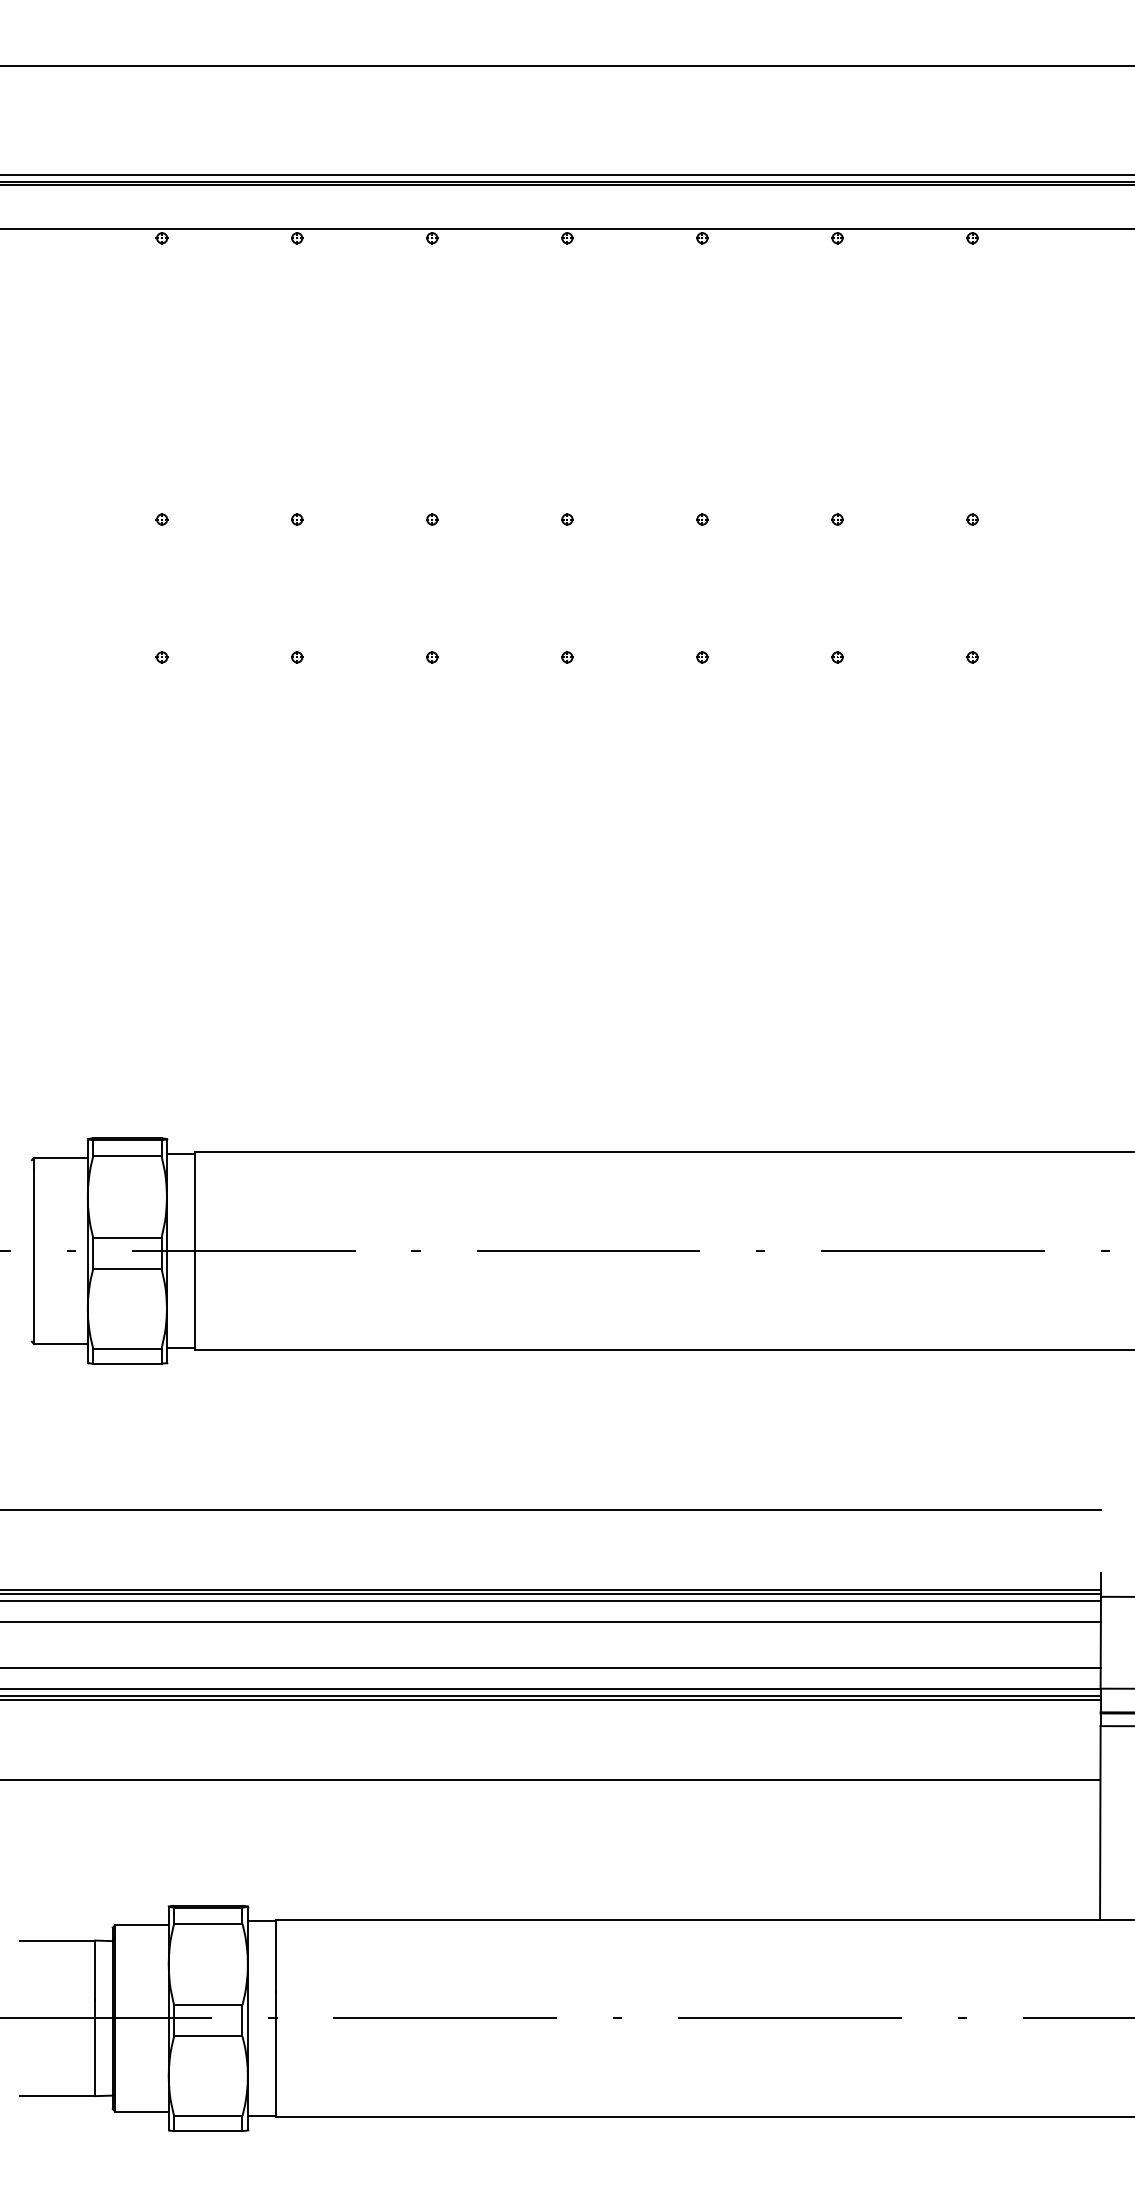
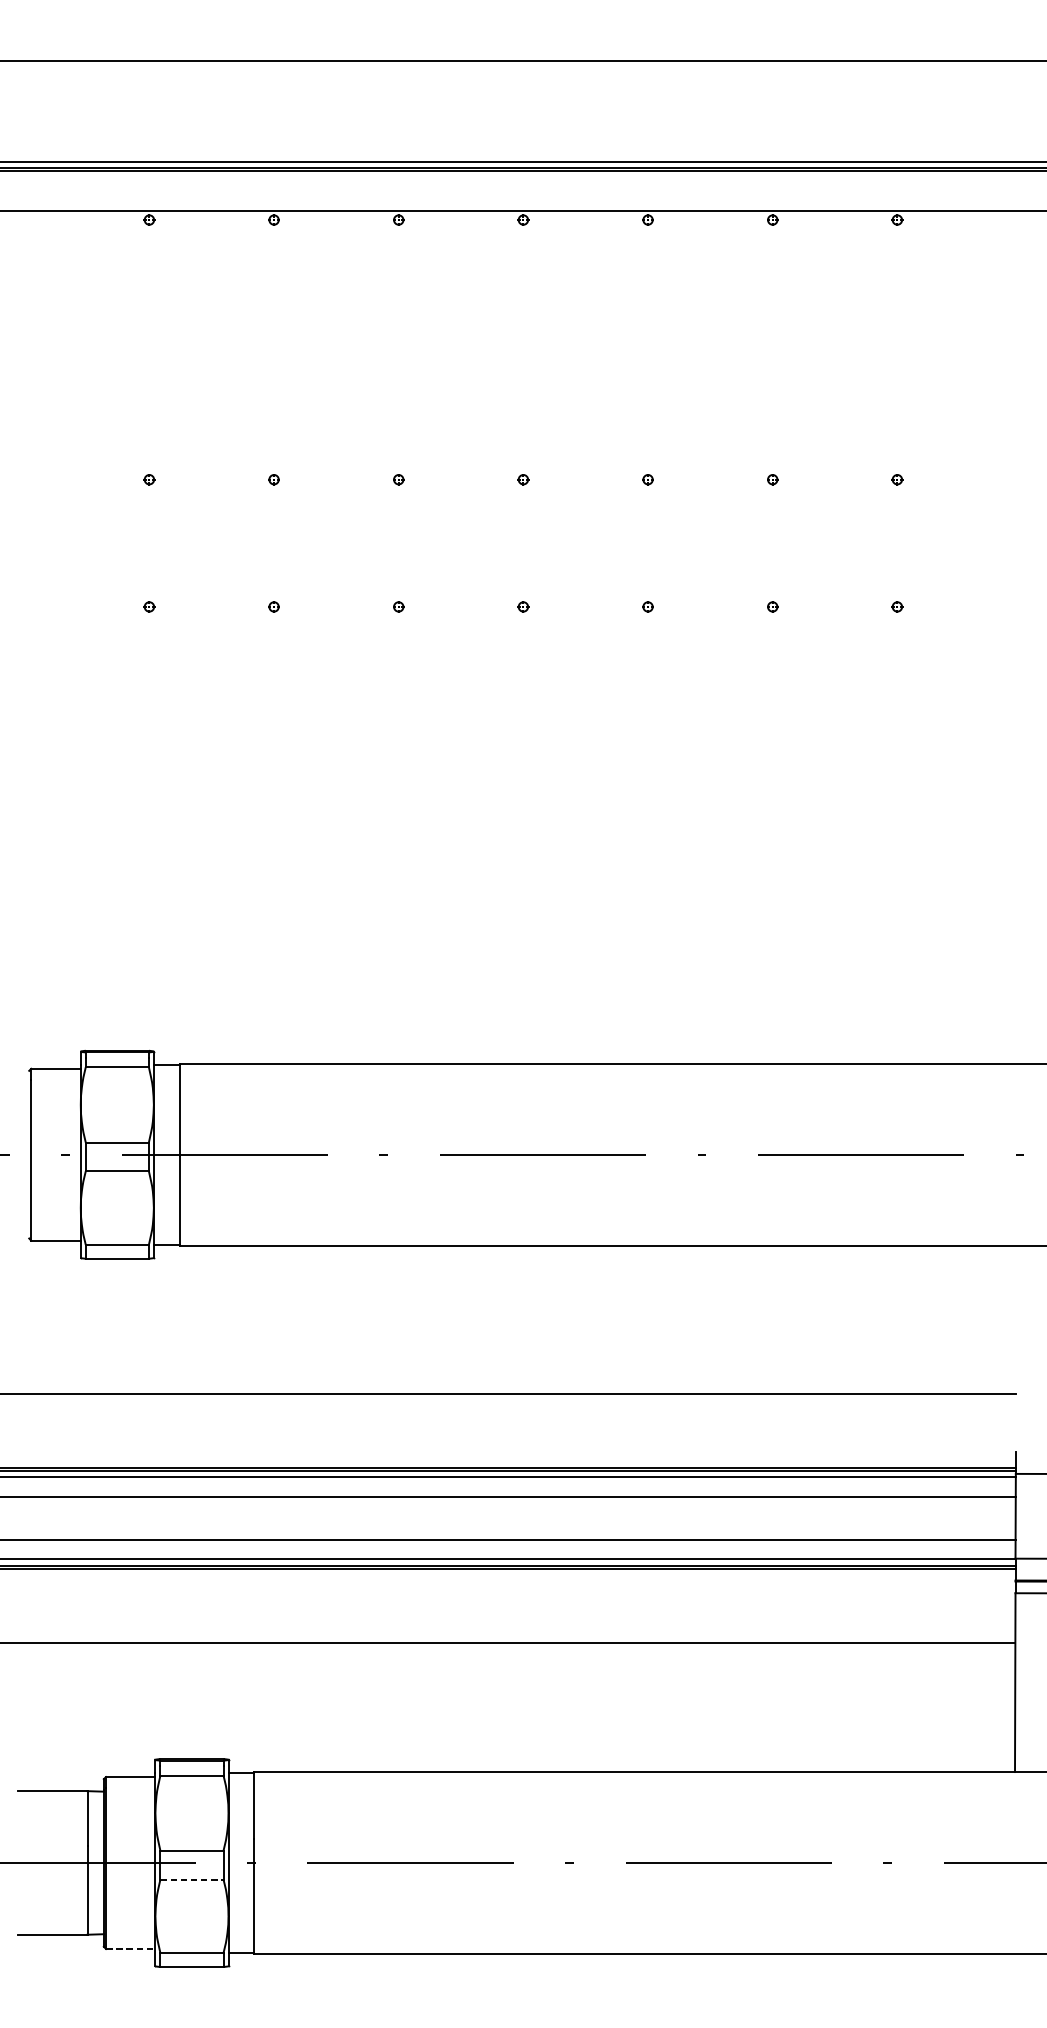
line: (208, 2036) -> (192, 1879), solid -> dashed
line: (141, 2111) -> (130, 1948), solid -> dashed

